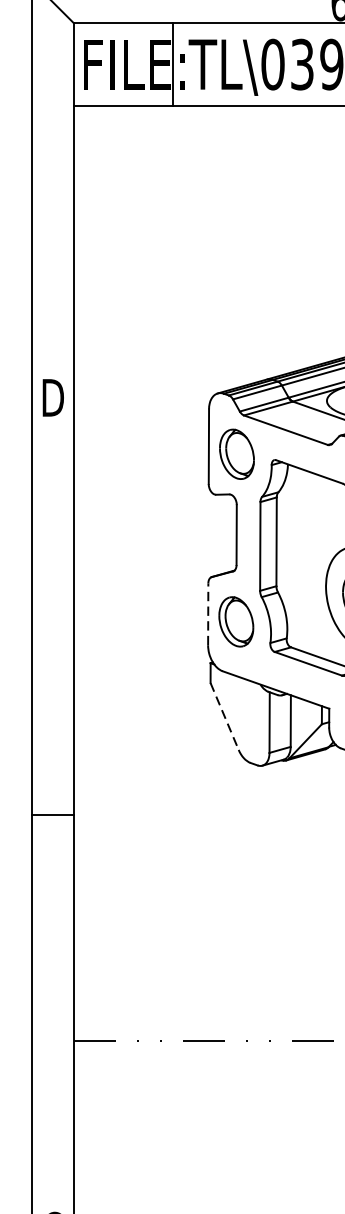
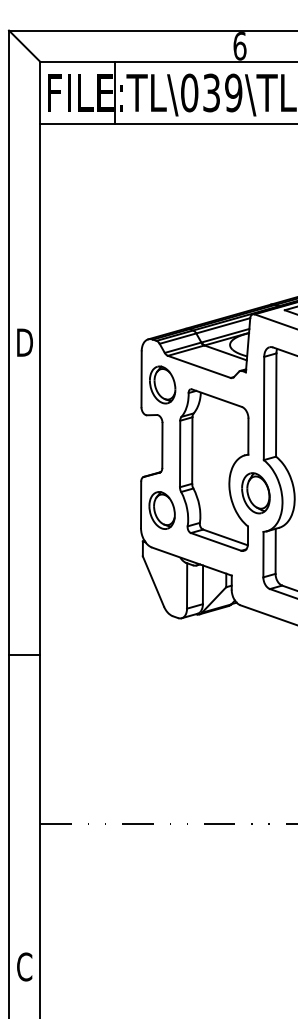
line: (208, 613) -> (141, 504), dashed -> solid
line: (224, 716) -> (153, 581), dashed -> solid

